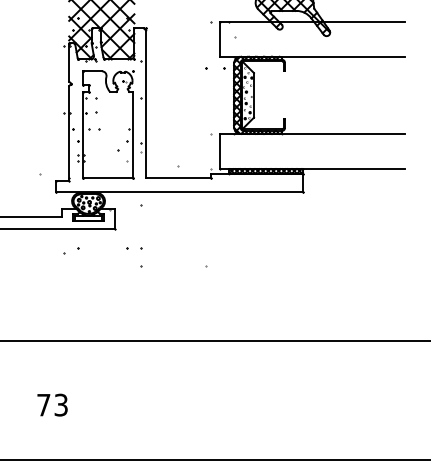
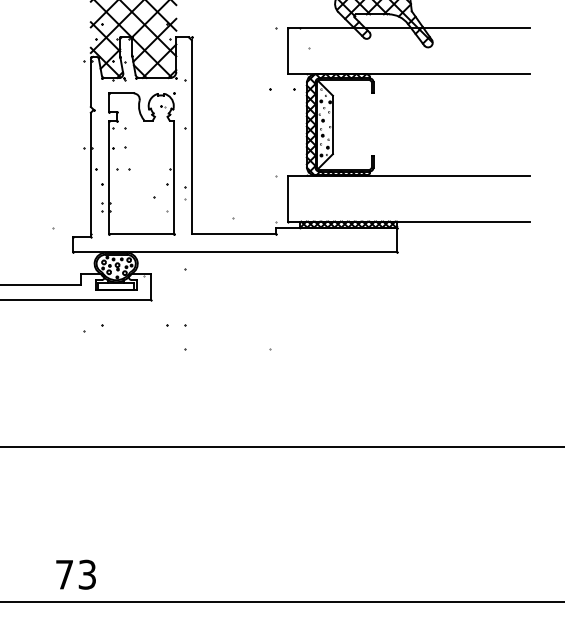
text: (52, 404) -> (75, 574), moved

